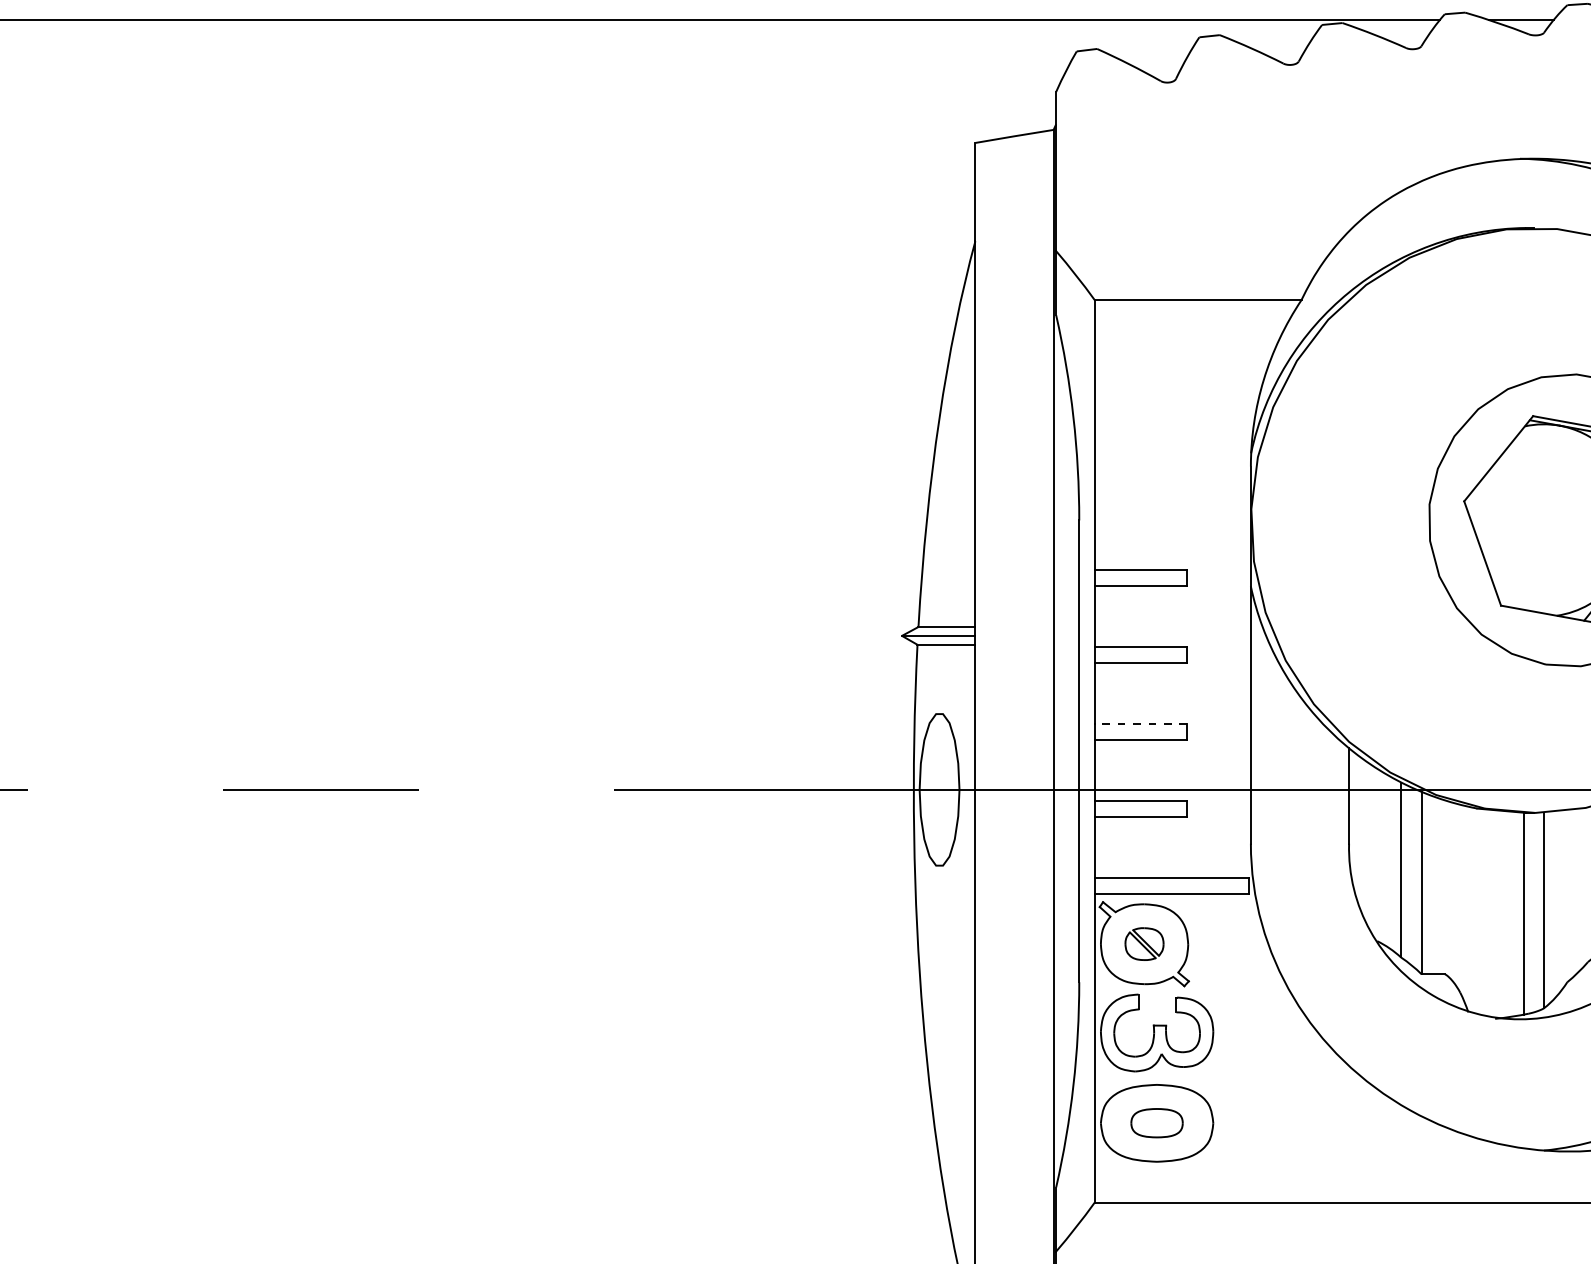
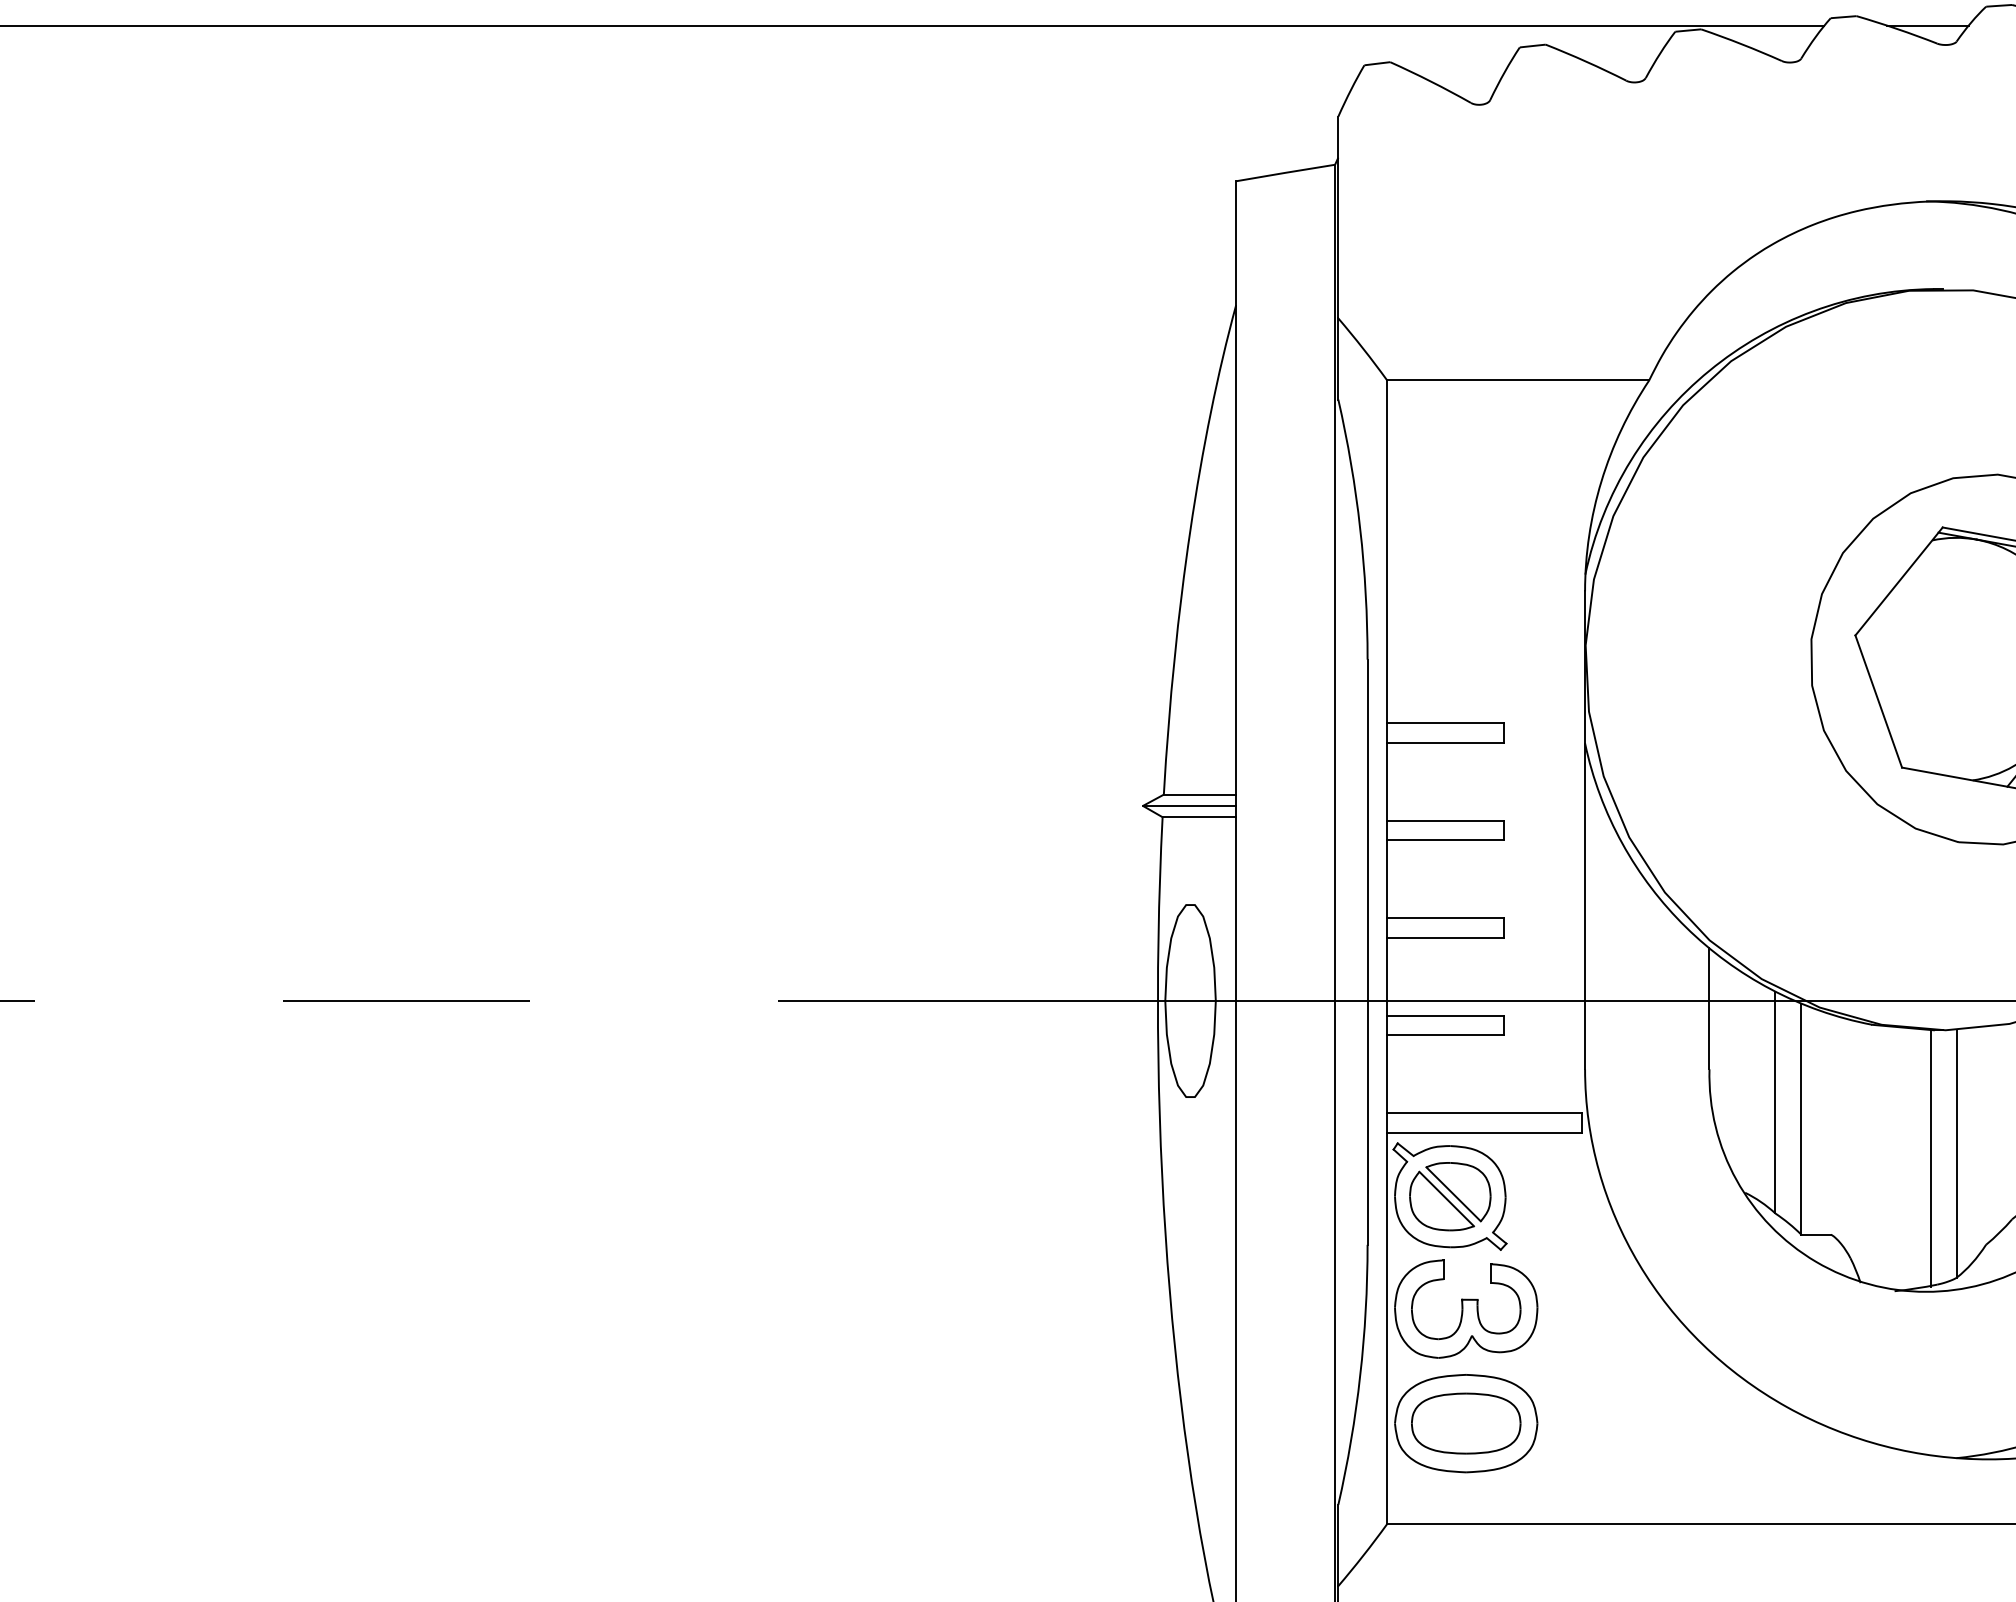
line: (1140, 724) -> (1445, 918), dashed -> solid
part: (1144, 943) -> (1450, 1195), size x1.67
part: (1156, 1122) -> (1465, 1422), size x1.67

